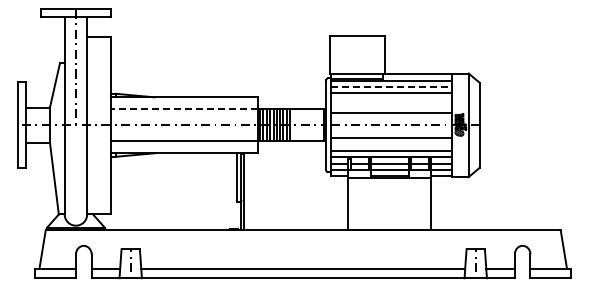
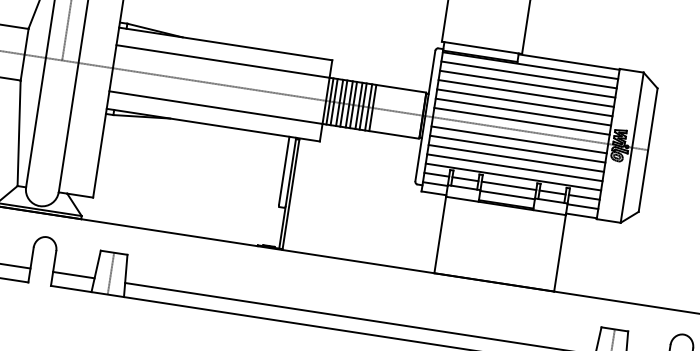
line: (392, 86) -> (530, 74), dashed -> solid
line: (391, 99) -> (525, 93), added
line: (391, 106) -> (524, 103), added
line: (183, 109) -> (221, 61), dashed -> solid
line: (391, 118) -> (521, 120), added
line: (391, 131) -> (518, 139), added
line: (391, 144) -> (515, 158), added

